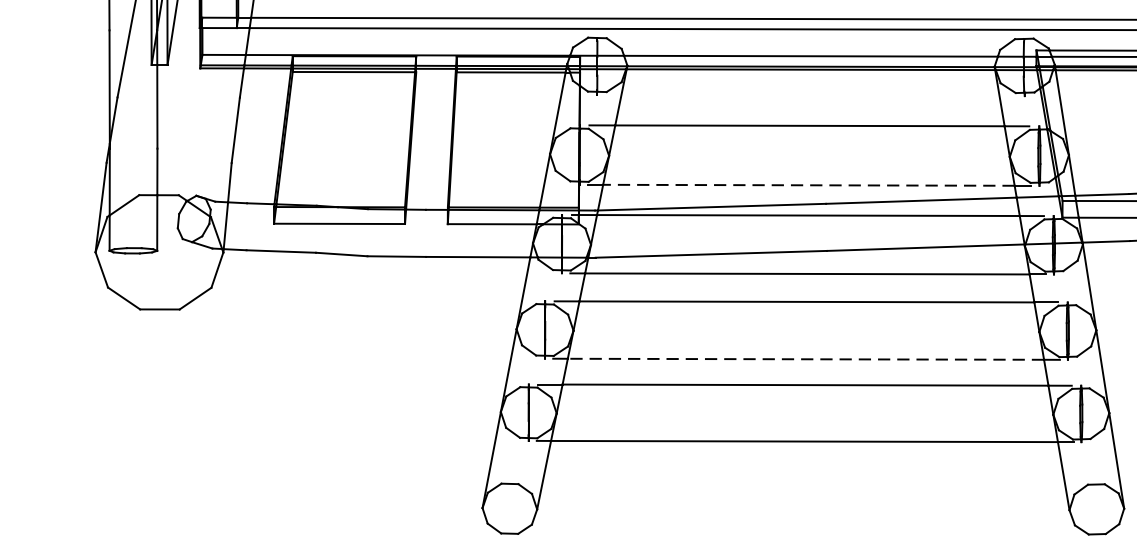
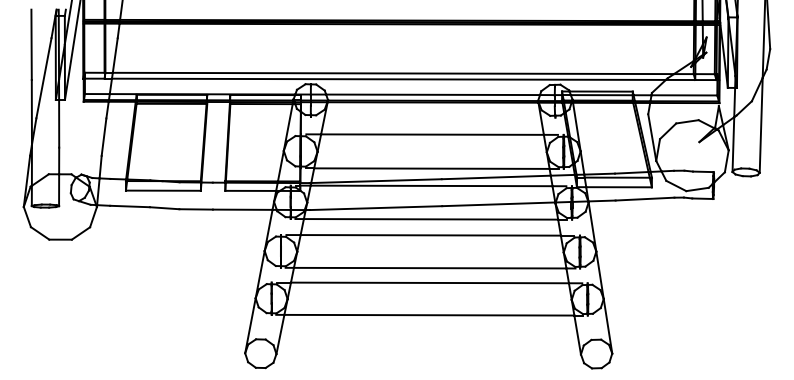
line: (808, 185) -> (431, 168), dashed -> solid
line: (804, 359) -> (429, 268), dashed -> solid

